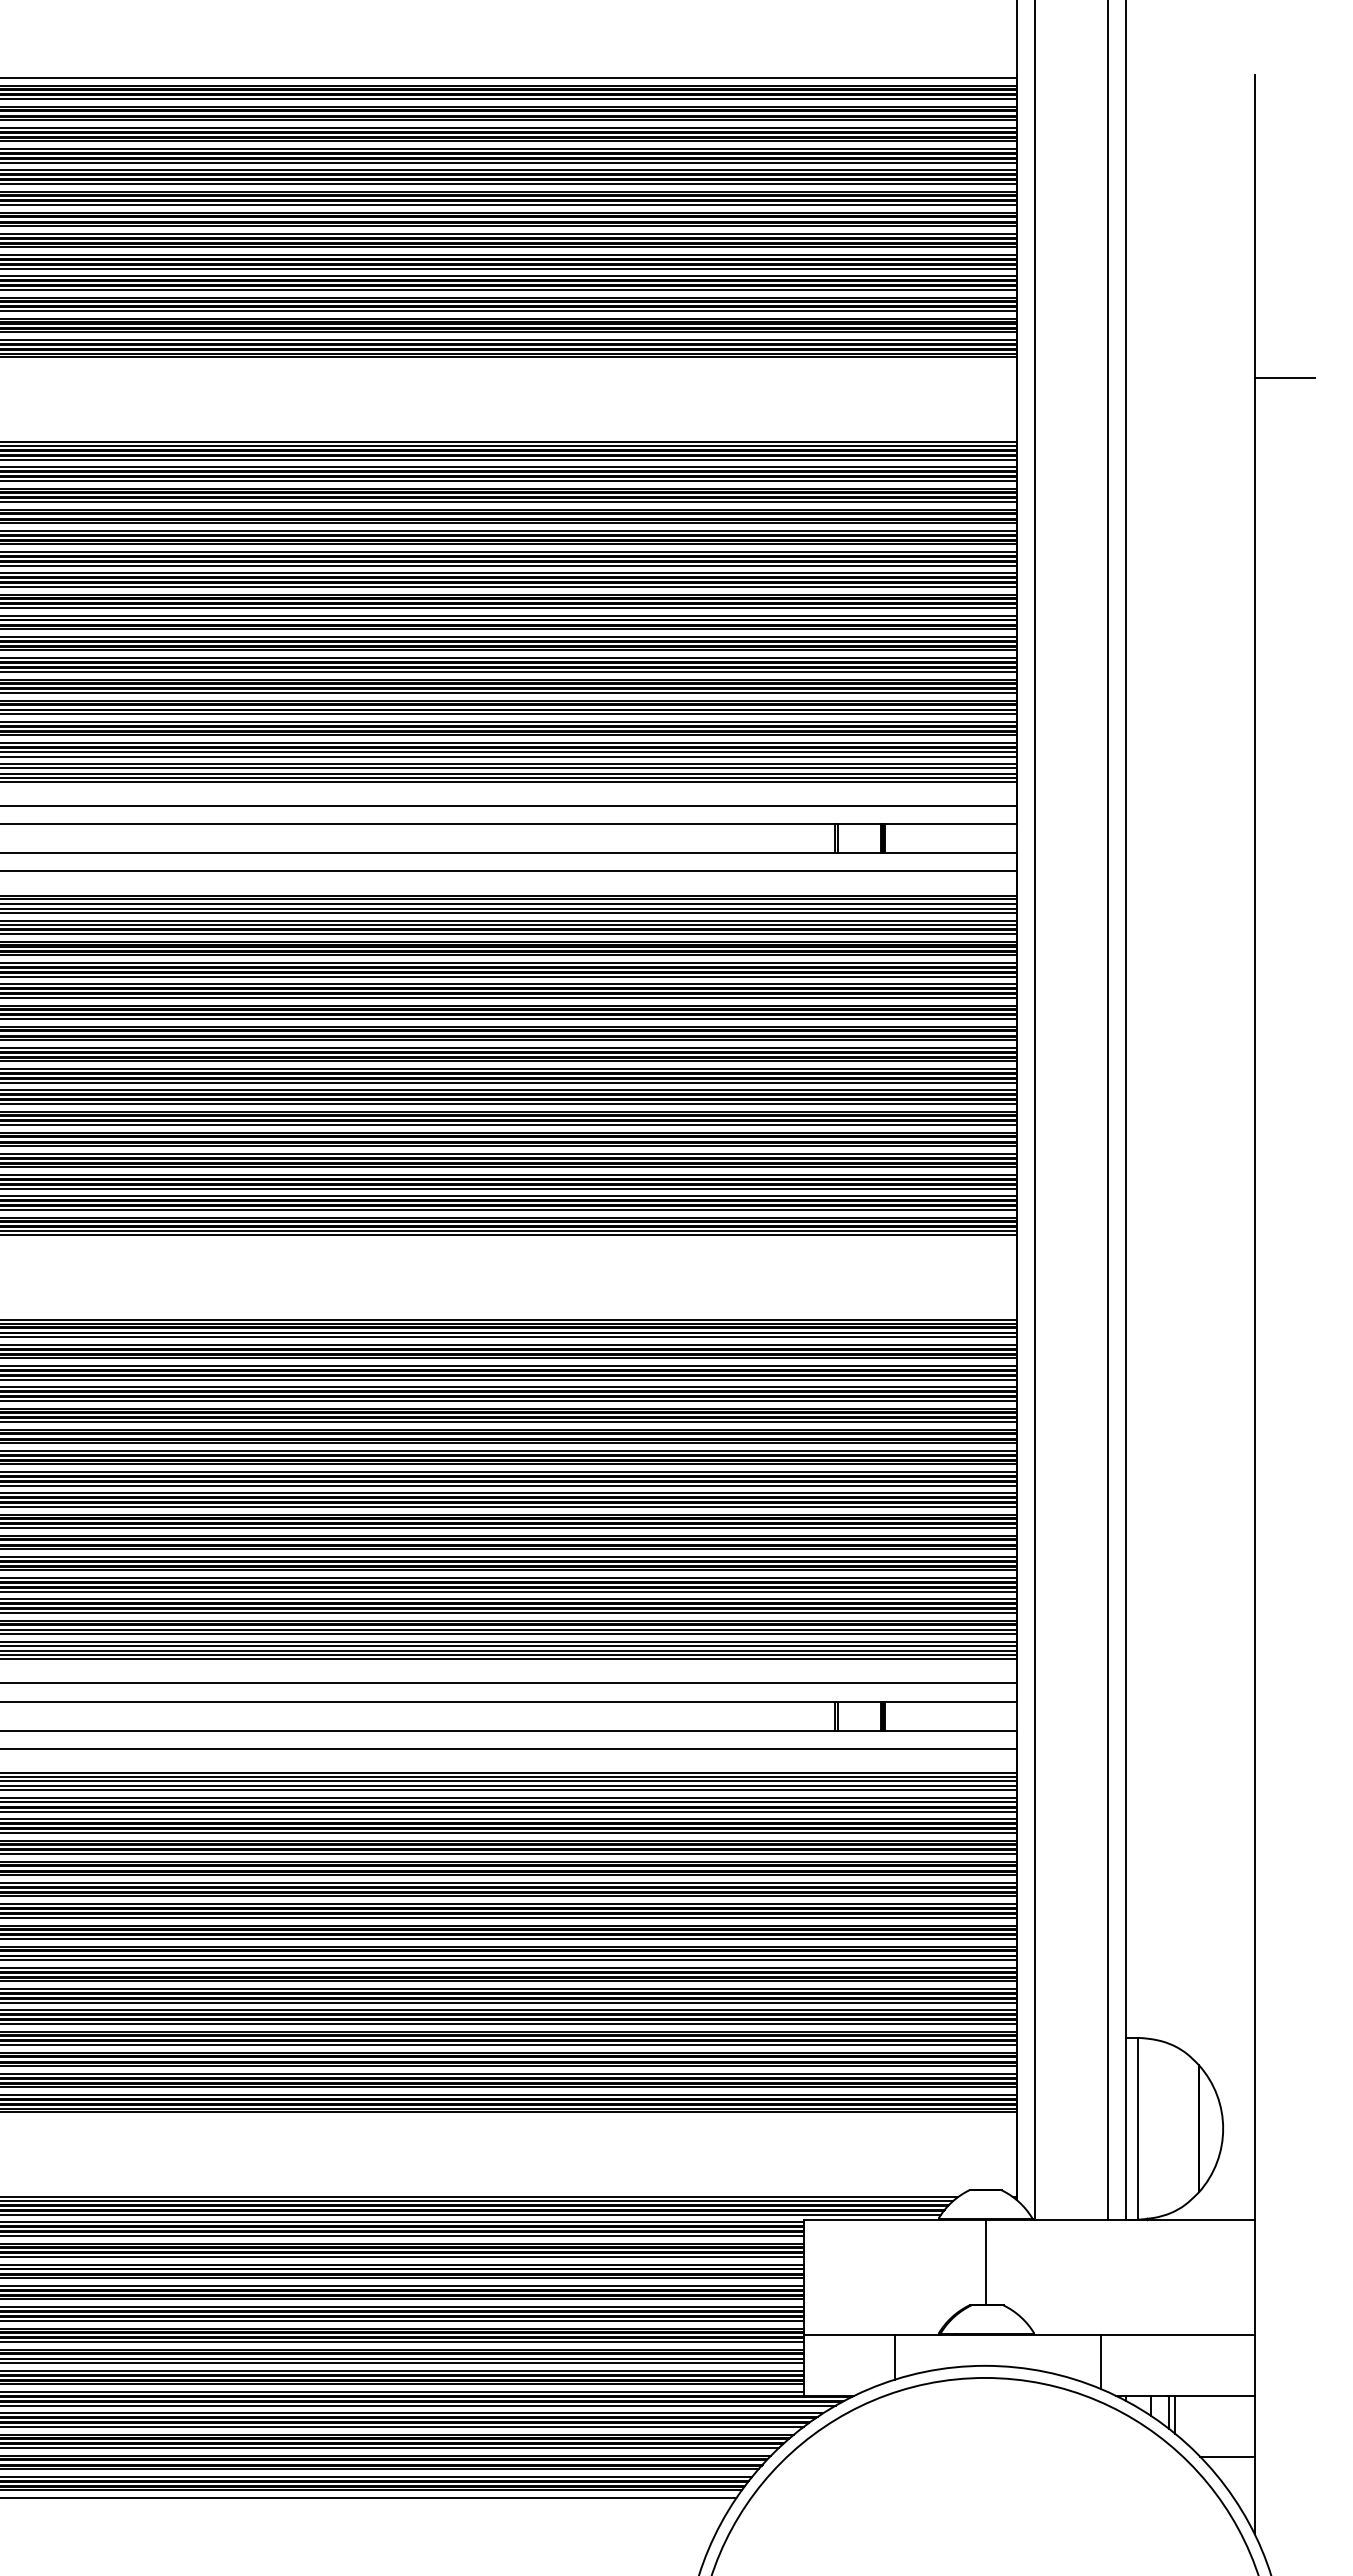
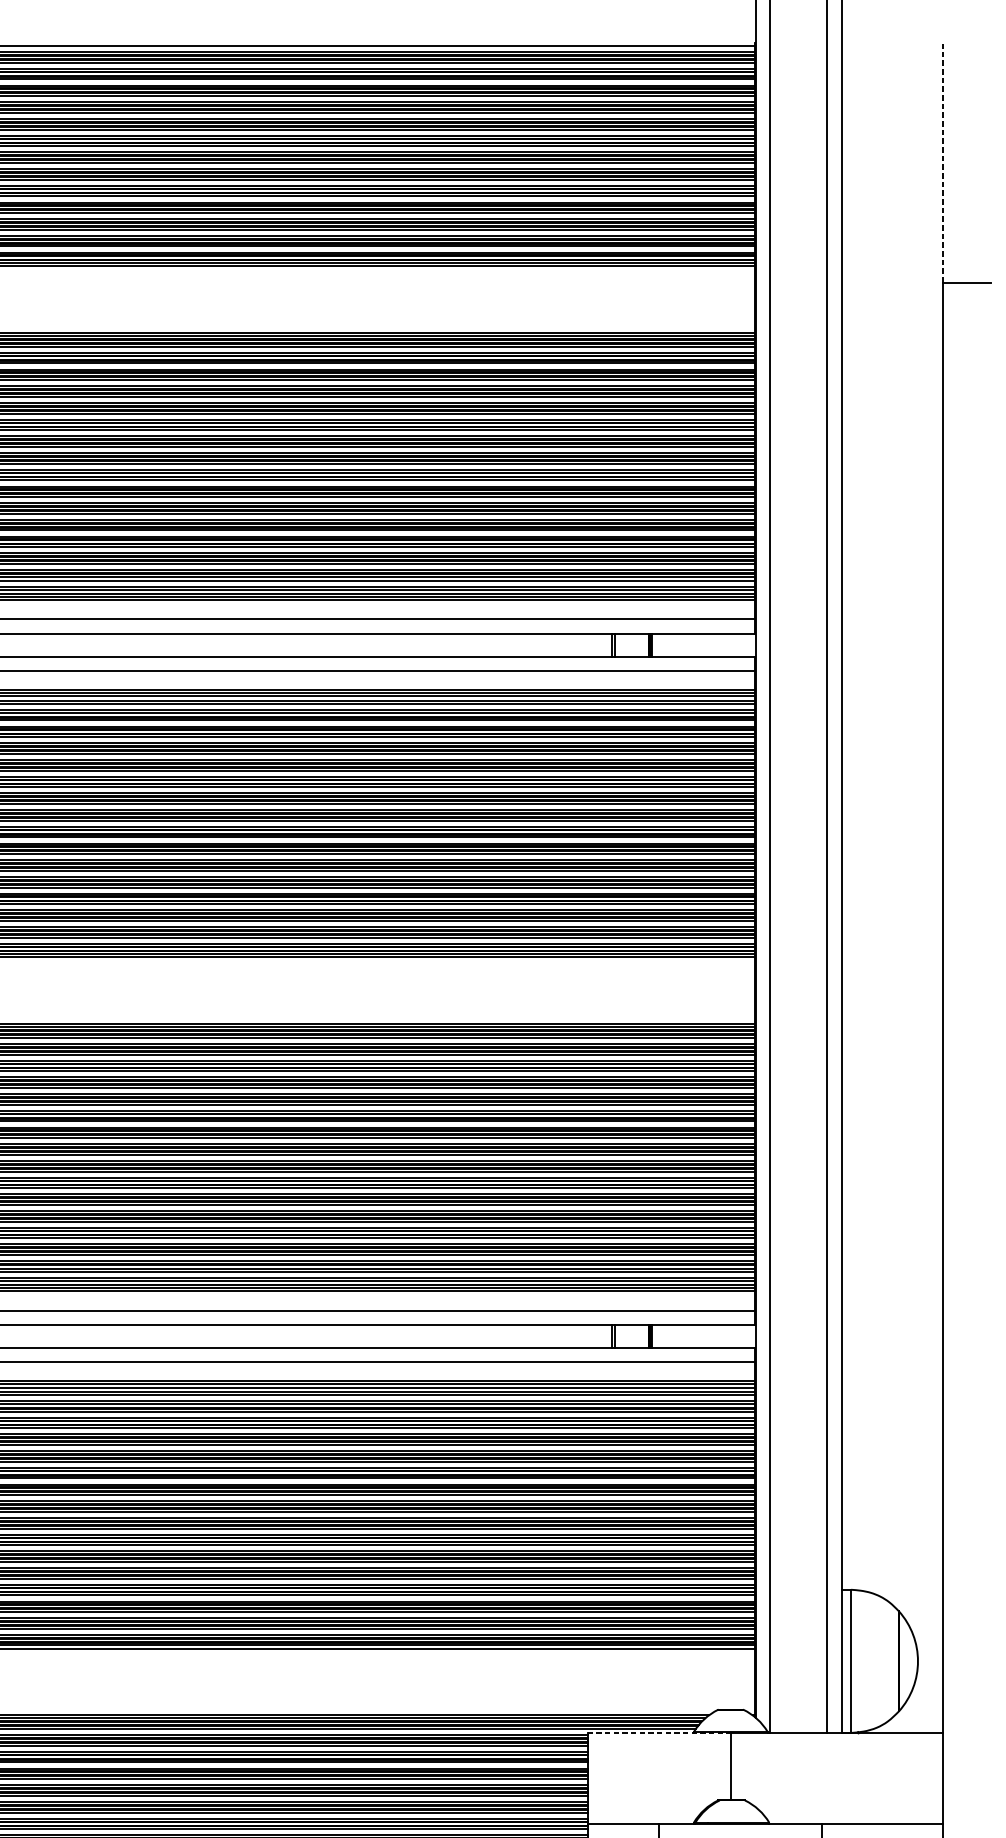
line: (1254, 226) -> (942, 163), solid -> dashed
line: (894, 2220) -> (659, 1733), solid -> dashed

